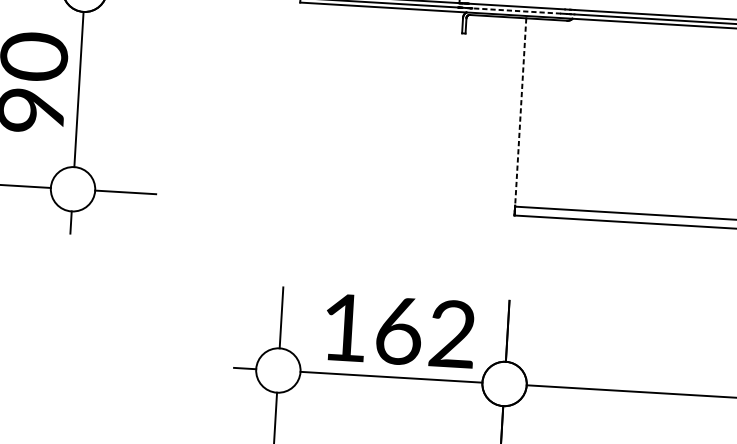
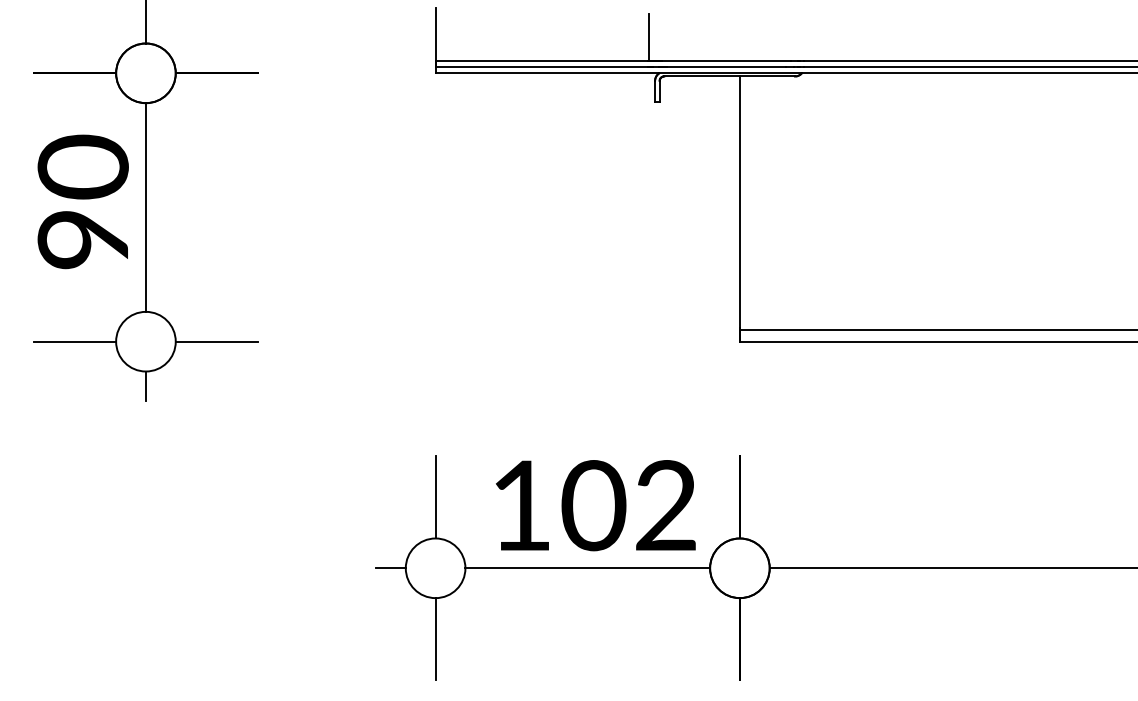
line: (516, 11) -> (726, 67), dashed -> solid
line: (520, 112) -> (739, 202), dashed -> solid
text: (398, 330) -> (593, 505), 162 -> 102

